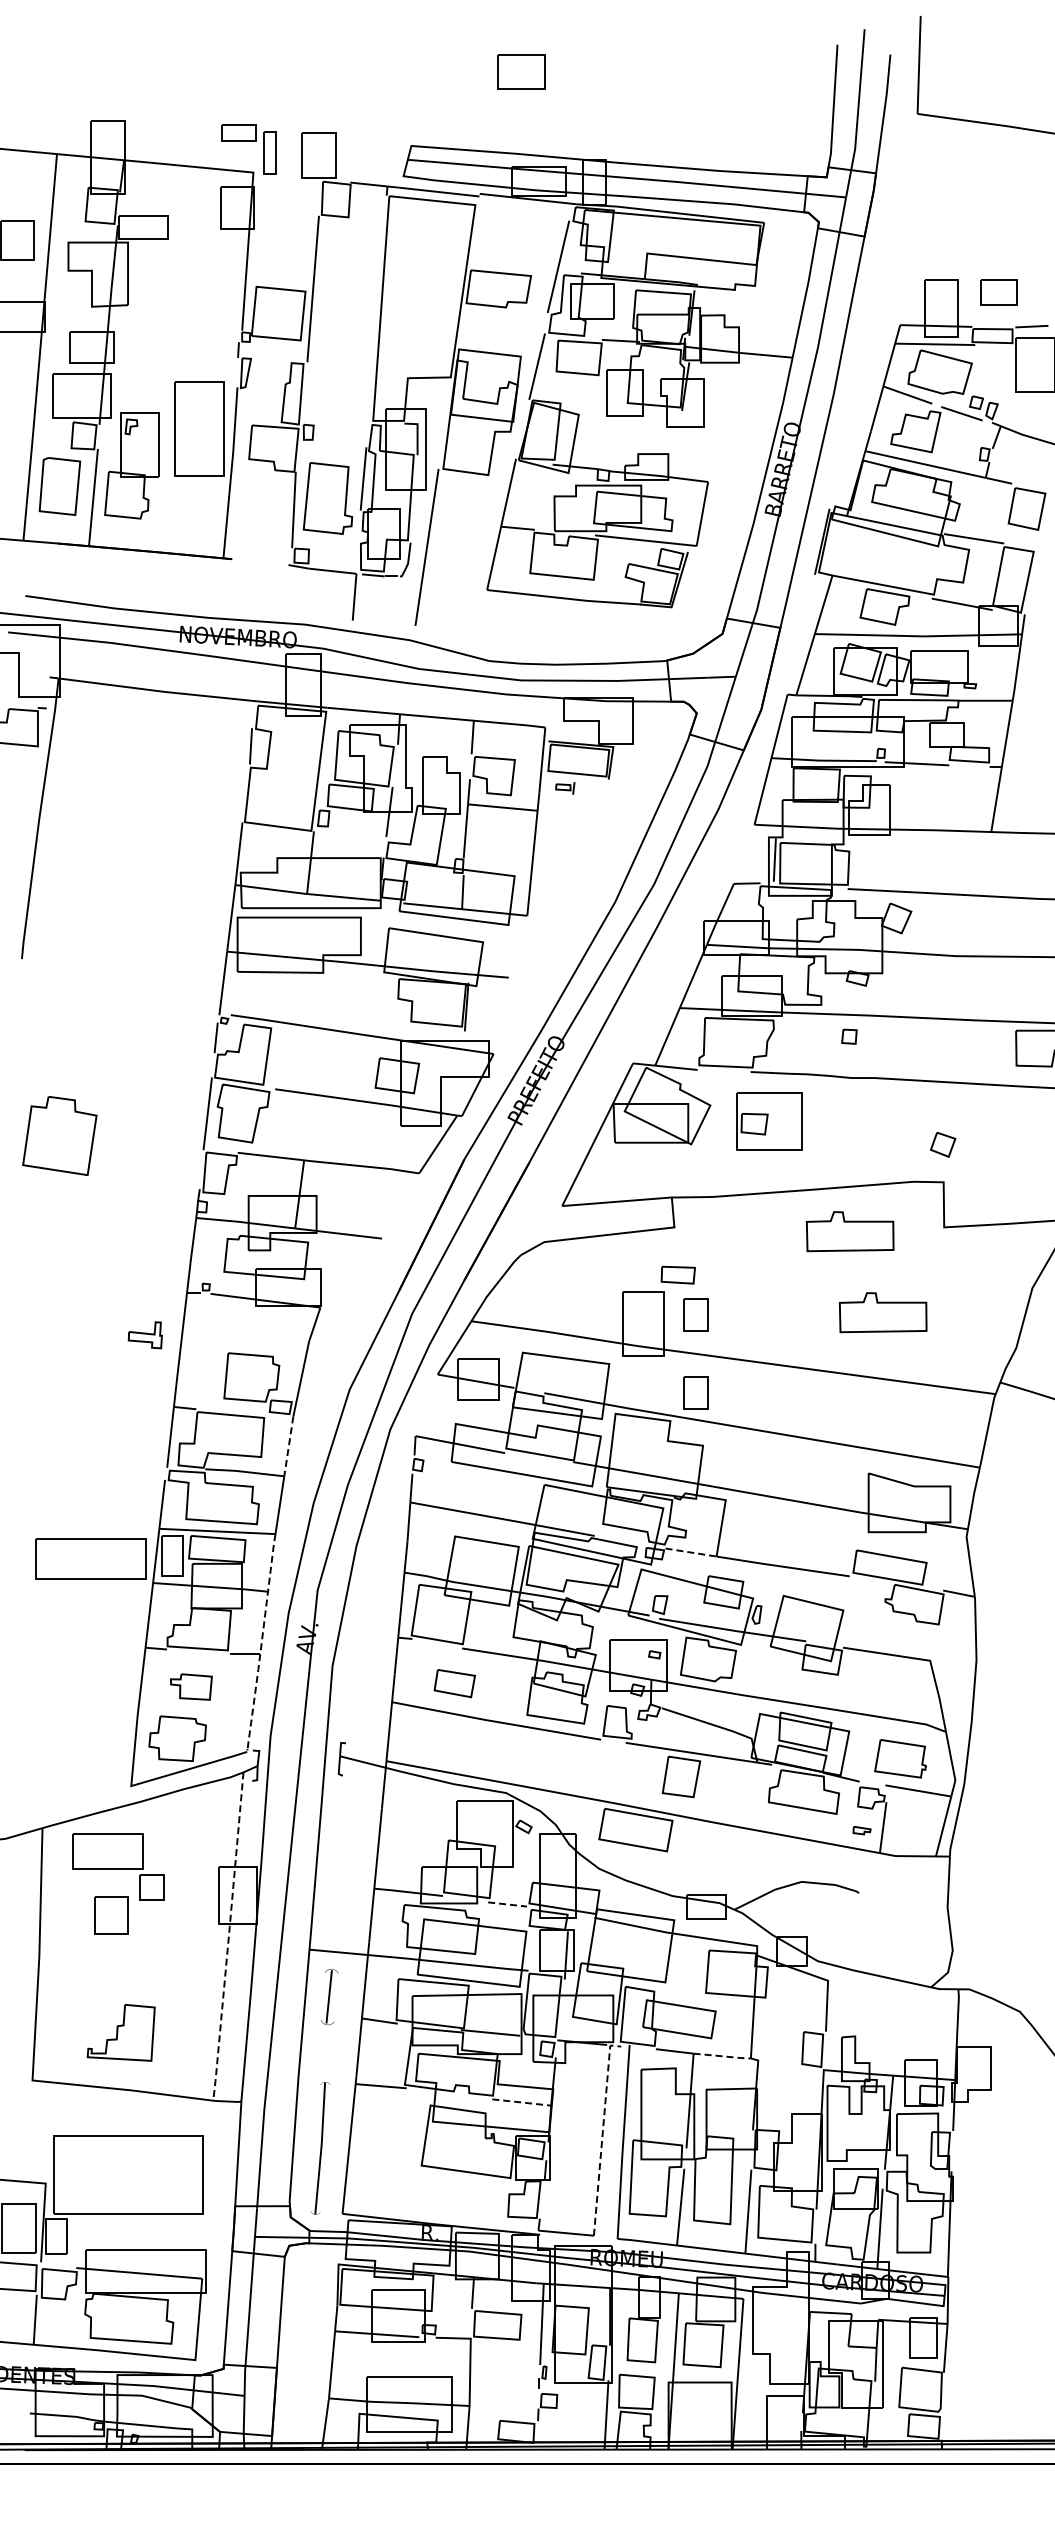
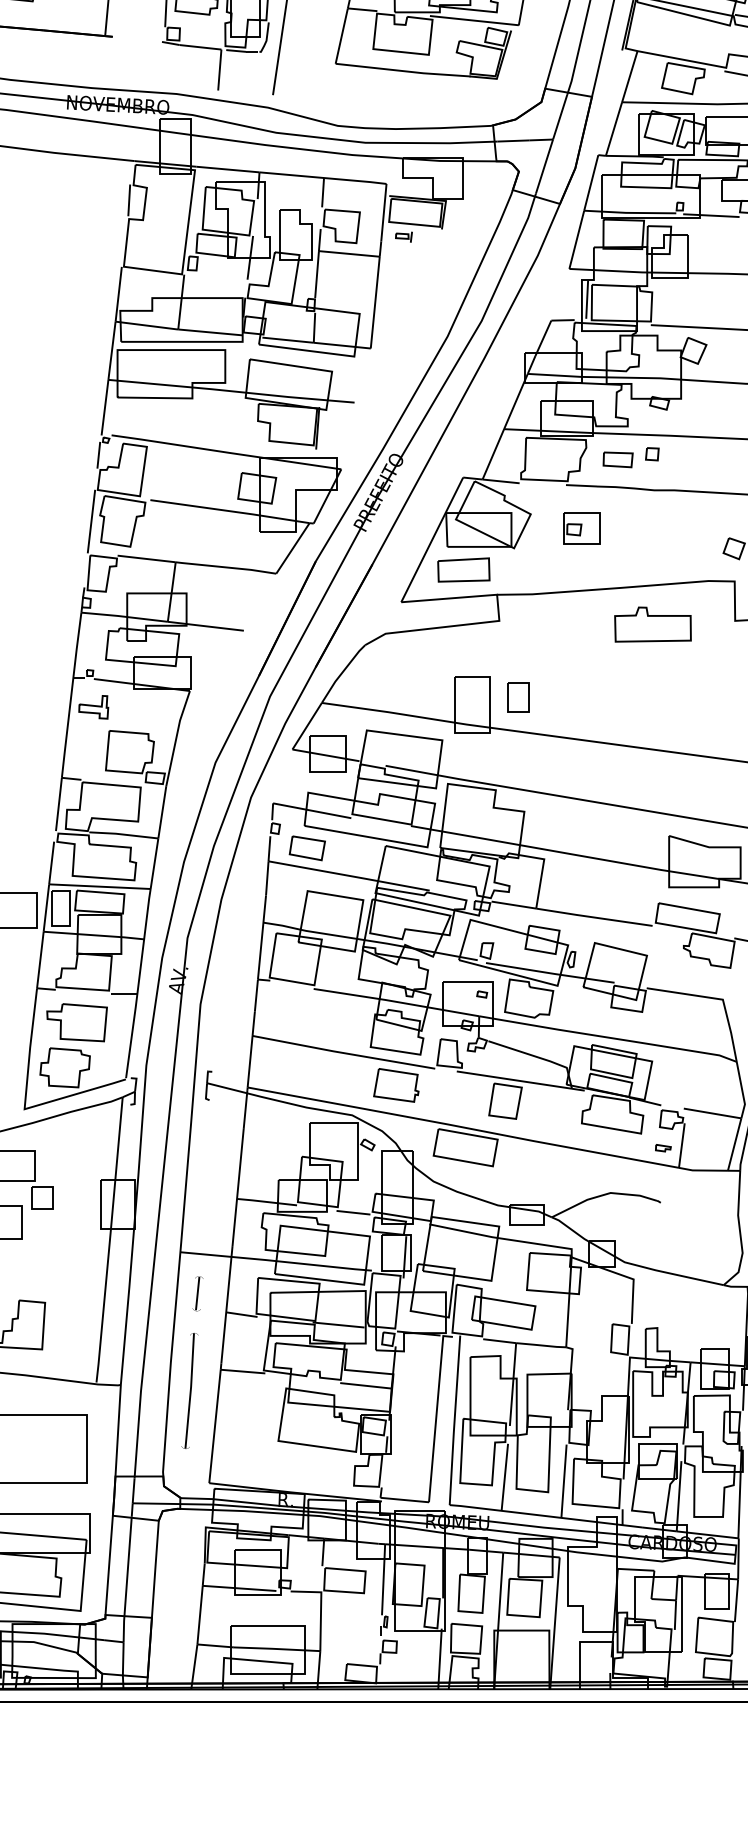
part: (769, 1121) -> (582, 528), size x0.62
part: (633, 1168) -> (463, 569), added
part: (677, 1274) -> (617, 459), moved
part: (882, 1312) -> (681, 695), removed
part: (144, 1335) -> (92, 707), moved
part: (695, 1392) -> (517, 765), removed
line: (288, 1446) -> (162, 812), dashed -> solid
line: (691, 1552) -> (514, 905), dashed -> solid
line: (261, 1641) -> (138, 982), dashed -> solid
part: (454, 1683) -> (307, 848), moved
part: (191, 1686) -> (77, 1022), size x1.67
part: (900, 1758) -> (396, 1085), moved
line: (507, 1904) -> (353, 1212), dashed -> solid
line: (228, 1935) -> (109, 1239), dashed -> solid
part: (329, 1997) -> (197, 1294), size x0.71
line: (723, 2056) -> (542, 1345), dashed -> solid
line: (521, 2102) -> (365, 1385), dashed -> solid
line: (602, 2134) -> (436, 1413), dashed -> solid
part: (320, 2148) -> (190, 1391), moved

